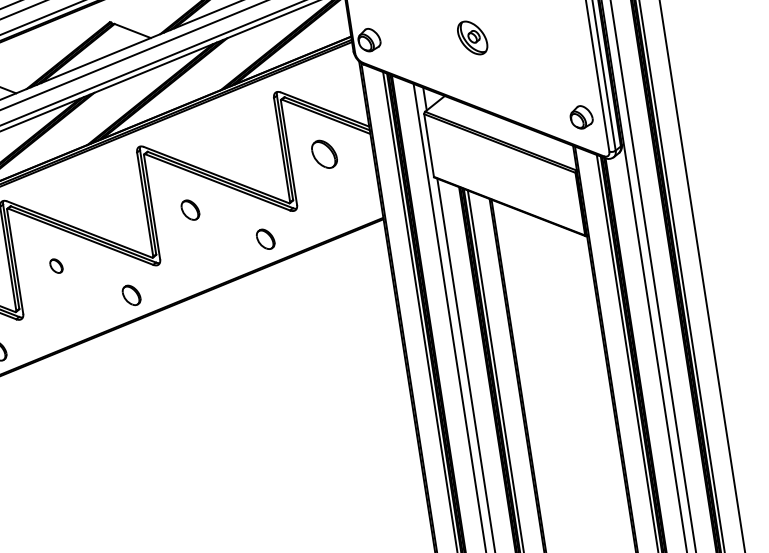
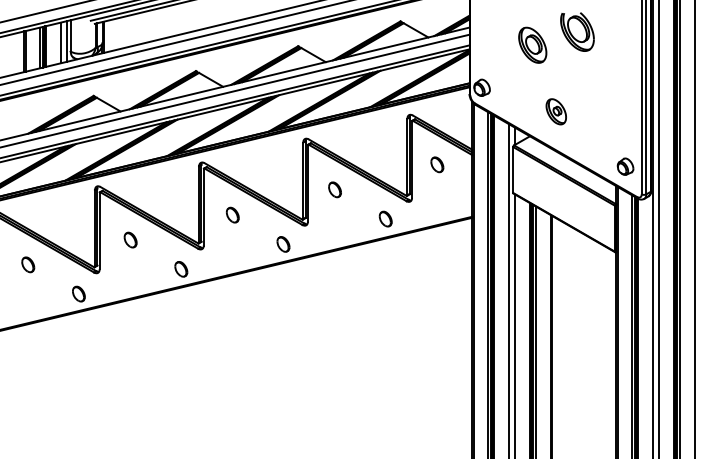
part: (471, 37) -> (555, 111), moved
part: (324, 153) -> (437, 164), size x0.71
part: (55, 265) -> (232, 214), size x1.43

